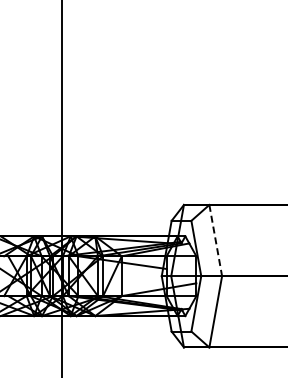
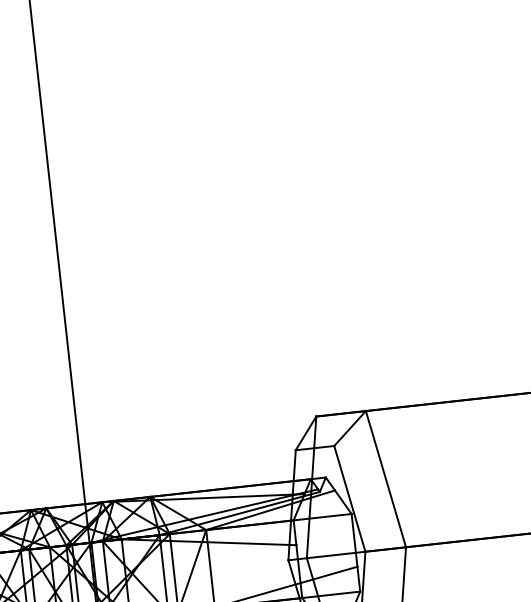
line: (215, 241) -> (385, 481), dashed -> solid

